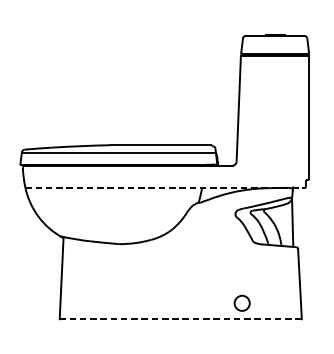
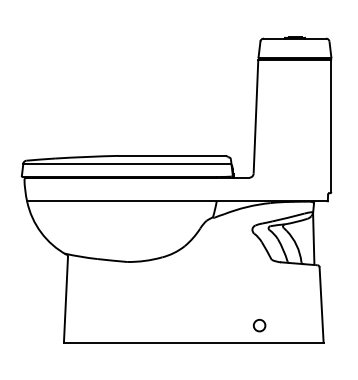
line: (165, 187) -> (177, 201), dashed -> solid
circle: (242, 303) -> (259, 325), size x0.71
line: (180, 319) -> (193, 342), dashed -> solid

